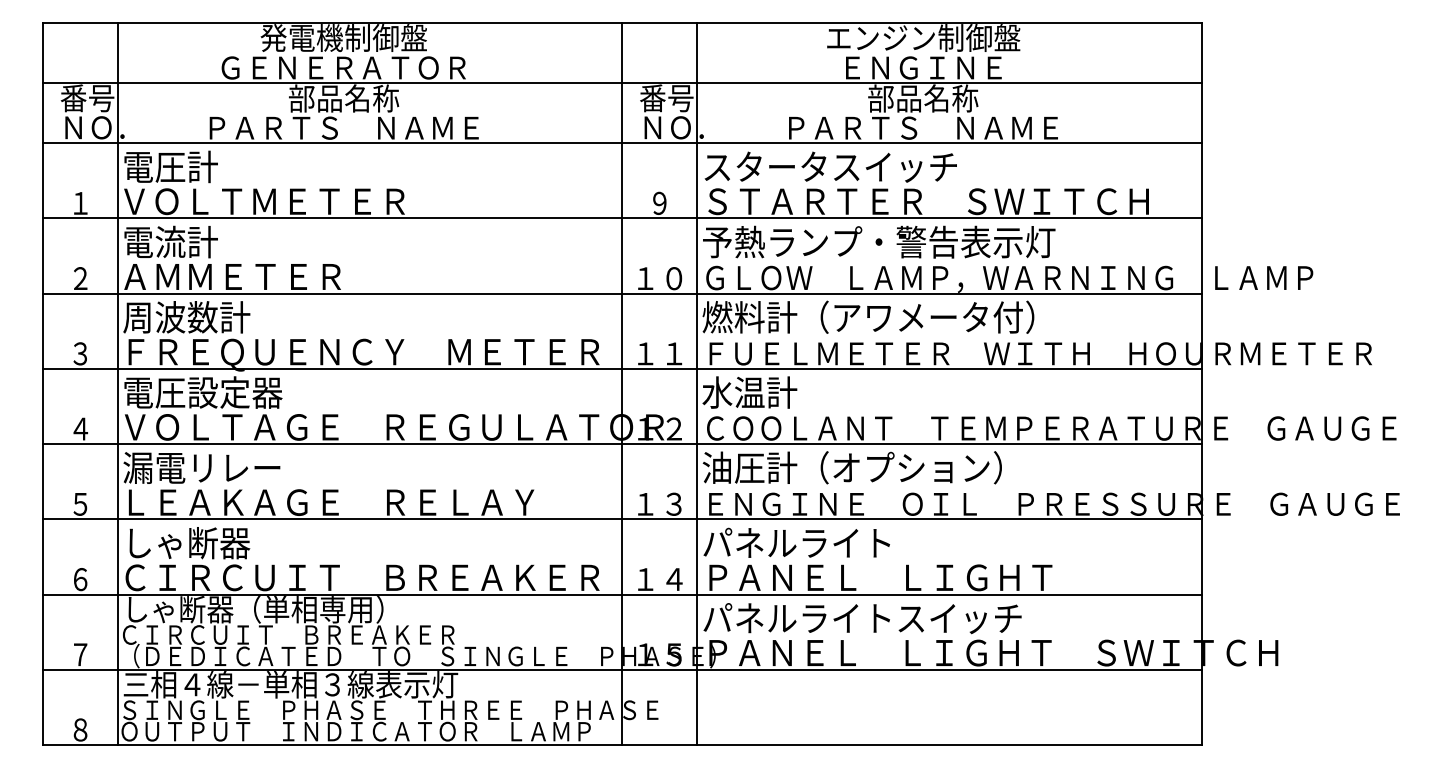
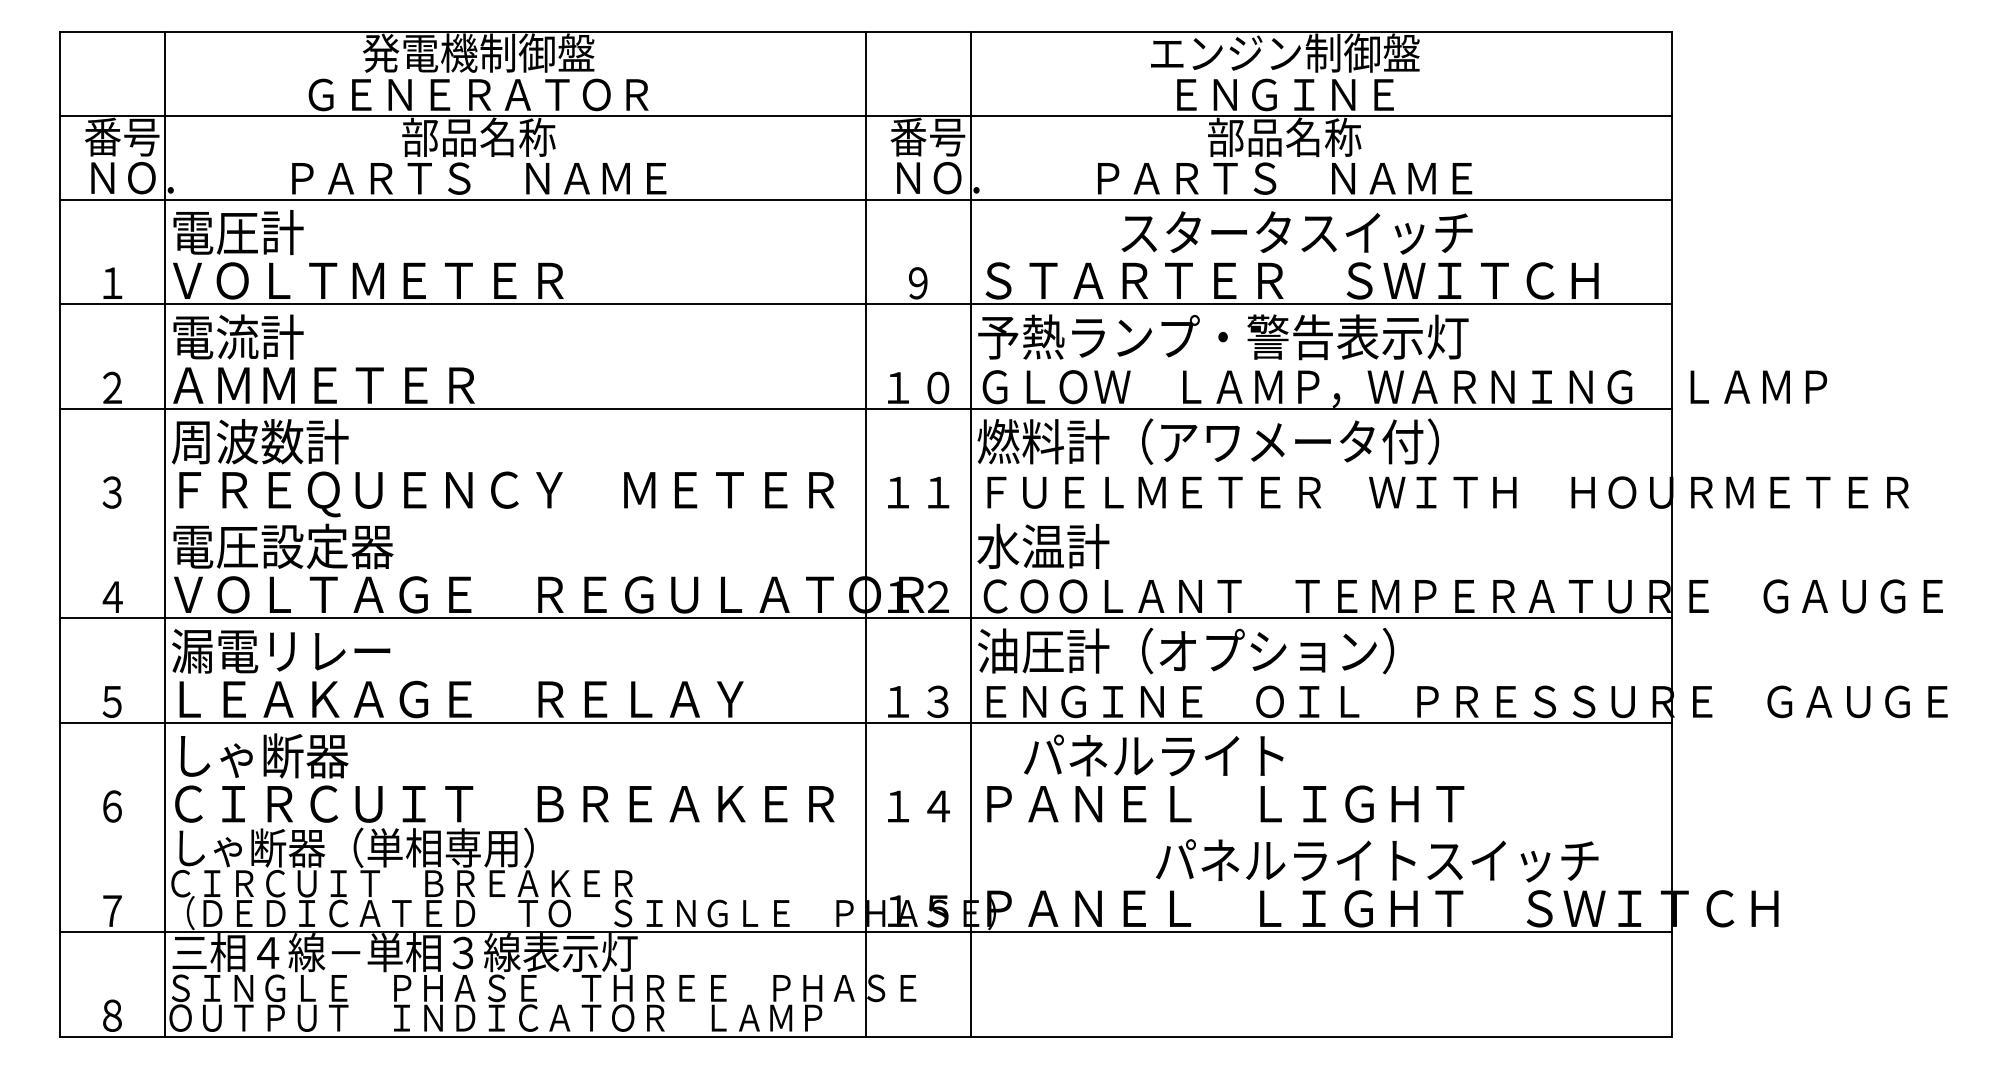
text: (830, 166) -> (1296, 232), moved
line: (621, 368) -> (865, 513), removed
text: (796, 542) -> (1153, 755), moved
line: (621, 594) -> (865, 827), removed
text: (862, 618) -> (1377, 860), moved

